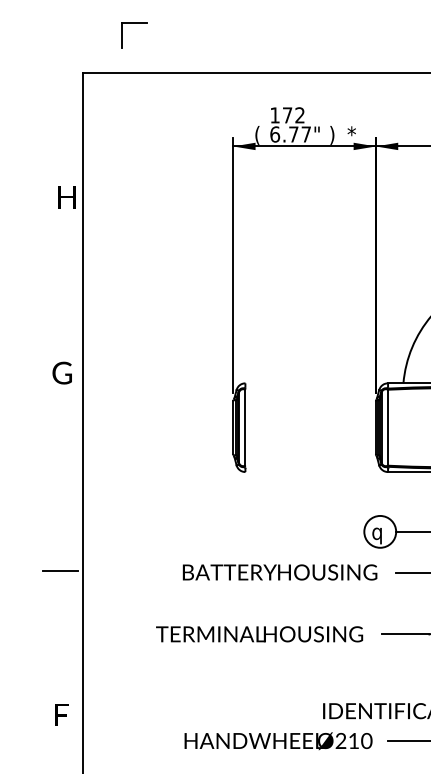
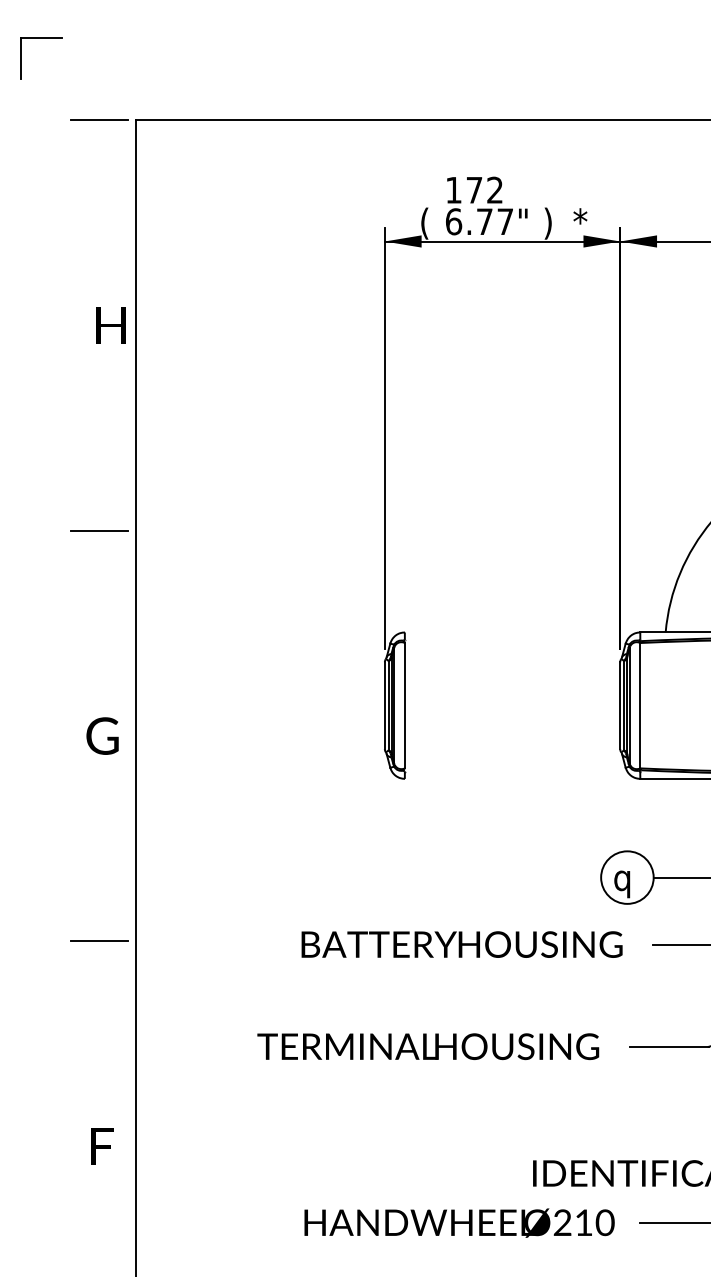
part: (134, 23) -> (41, 38), moved
line: (59, 72) -> (98, 119), added
line: (59, 321) -> (98, 530), added
text: (61, 372) -> (101, 735), moved
text: (61, 714) -> (101, 1145), moved

